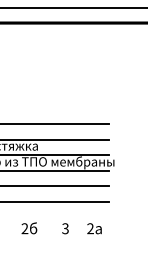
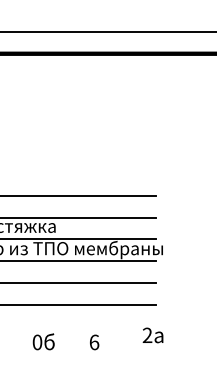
text: (24, 228) -> (37, 342), 2 -> 0
text: (65, 228) -> (94, 342), 3 -> 6
text: (94, 228) -> (152, 335), moved

